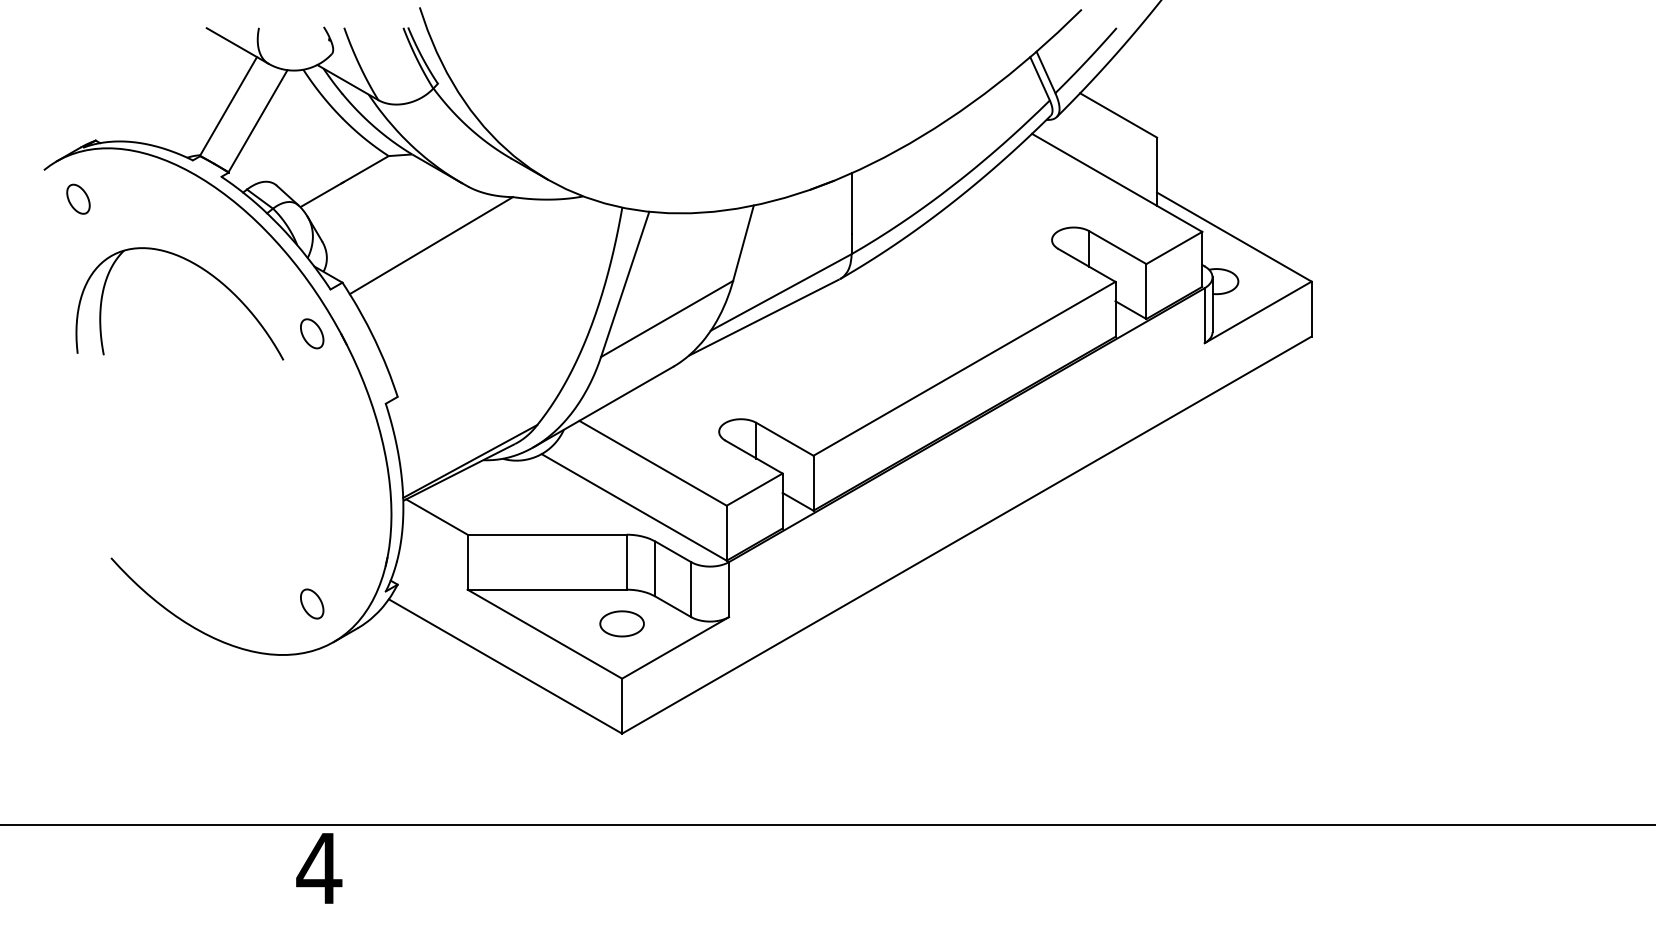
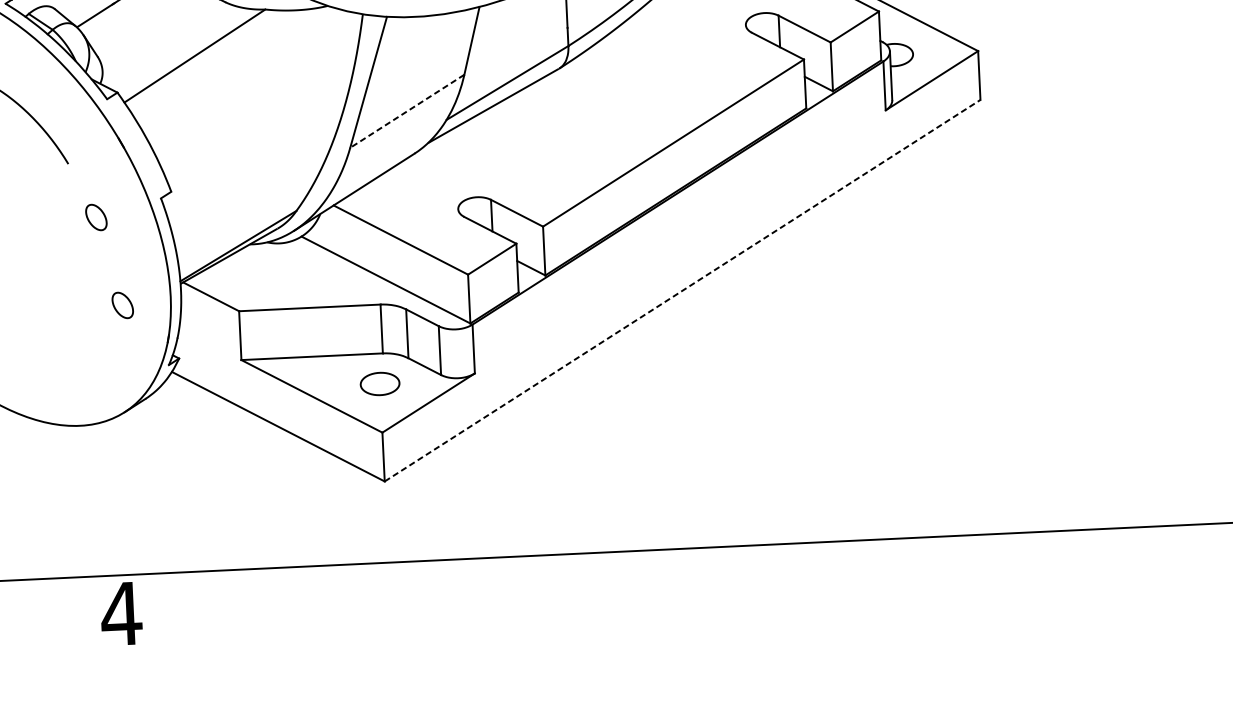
line: (666, 319) -> (406, 111), solid -> dashed
part: (312, 333) -> (96, 217), moved
line: (966, 535) -> (682, 291), solid -> dashed
part: (312, 603) -> (123, 304), moved

